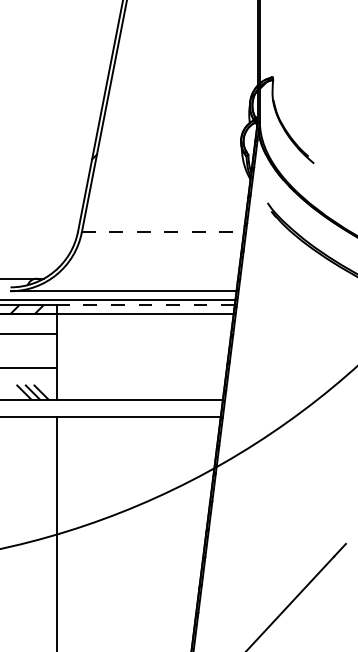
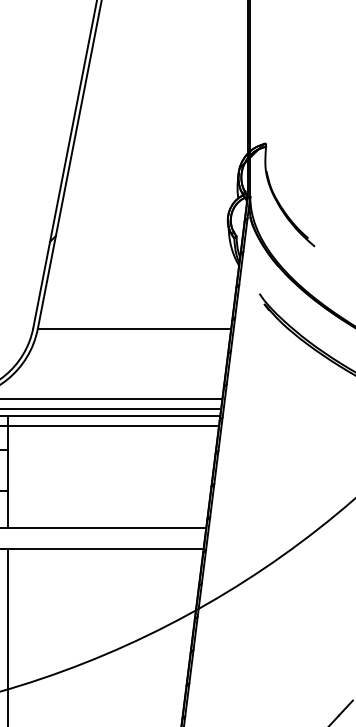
line: (163, 232) -> (135, 328), dashed -> solid
line: (145, 305) -> (113, 416), dashed -> solid

